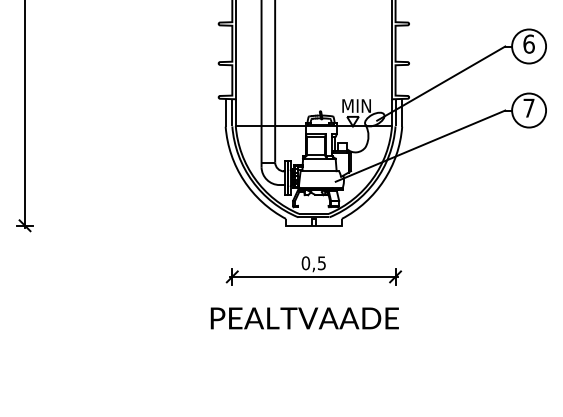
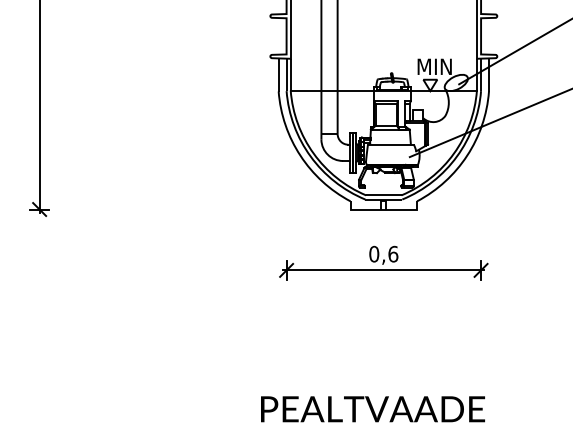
text: (321, 263) -> (392, 254), 0,5 -> 0,6
text: (304, 318) -> (372, 409), moved

